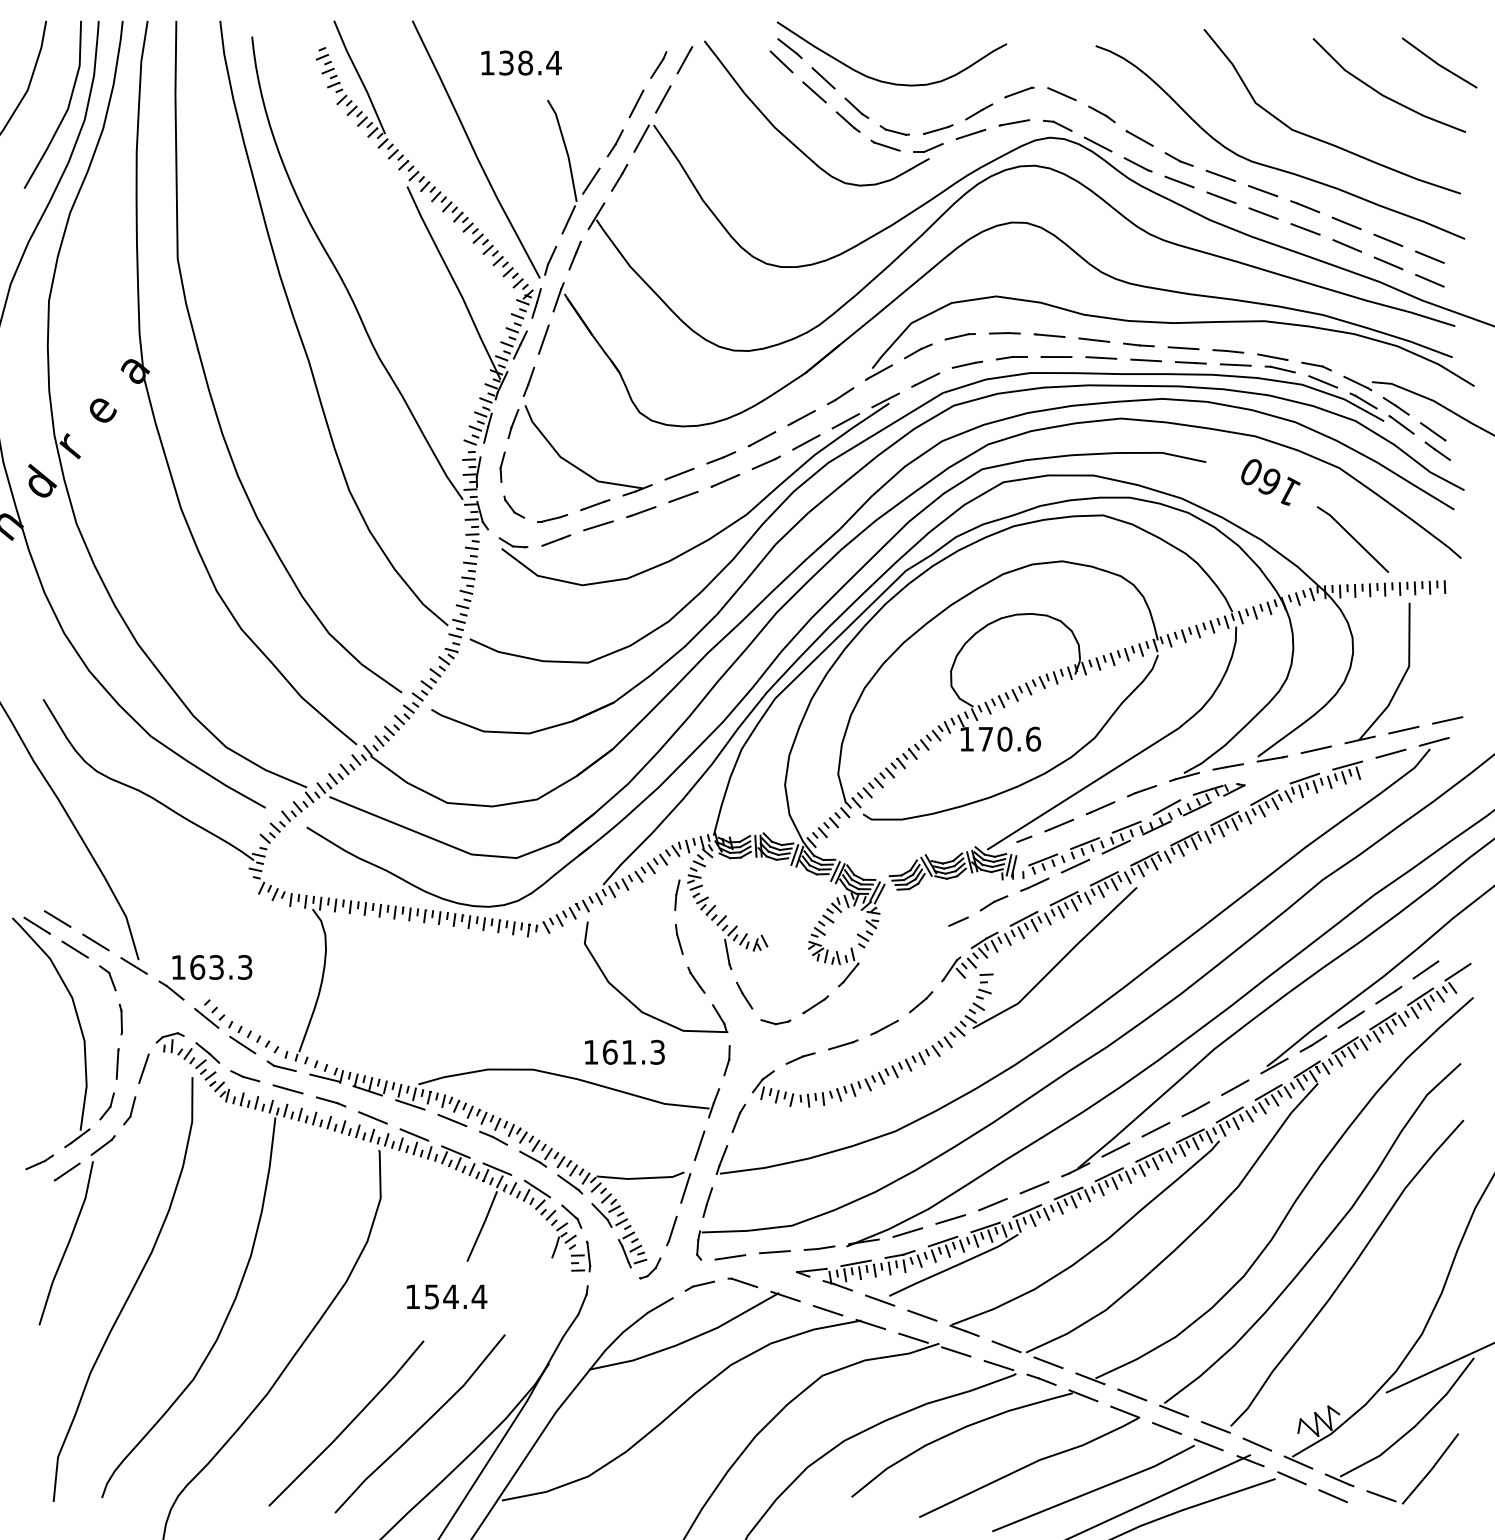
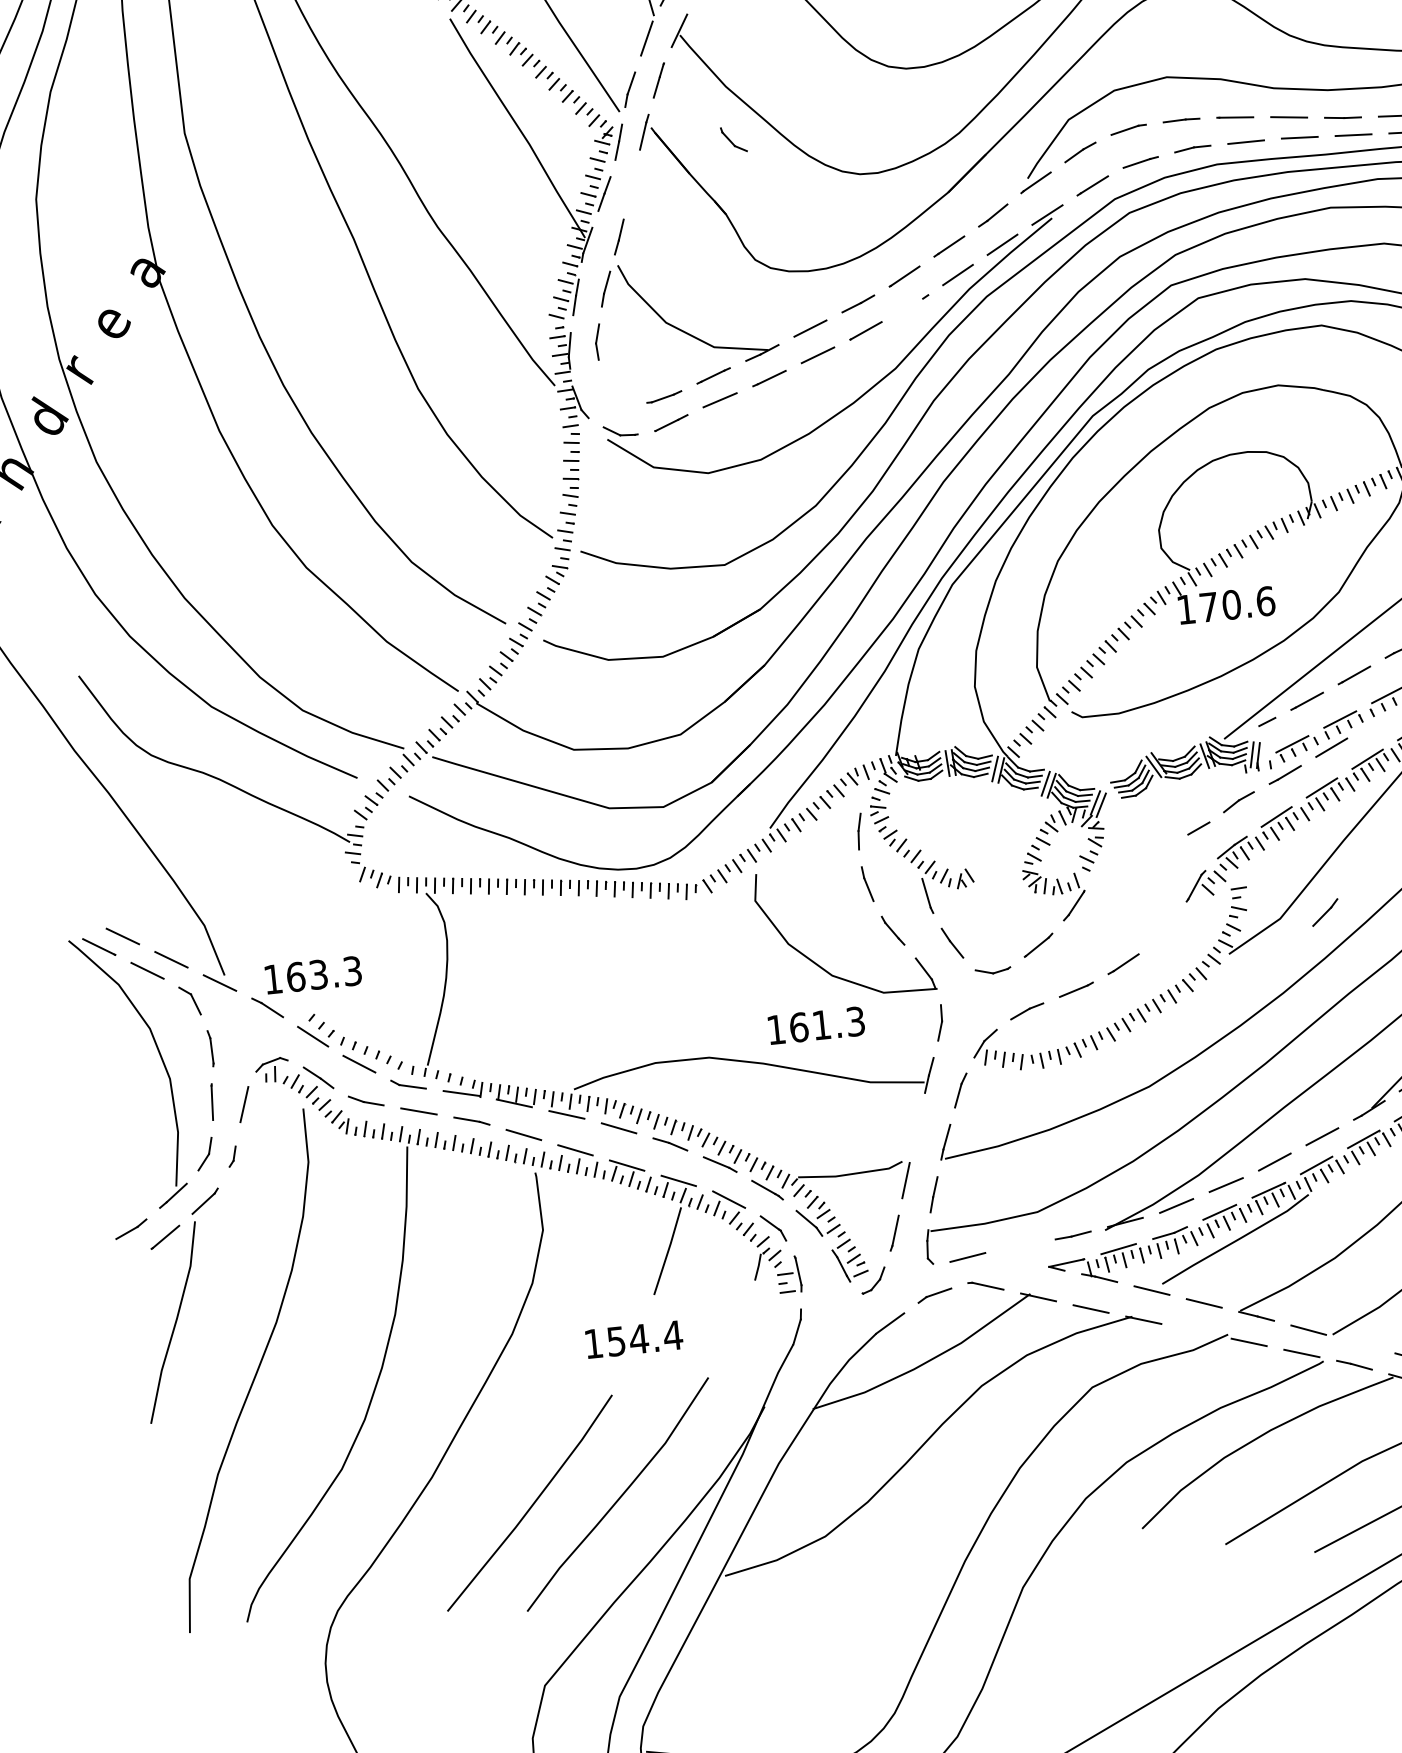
line: (543, 339) -> (631, 184), removed
line: (763, 463) -> (909, 305), removed
part: (514, 506) -> (734, 138), moved
line: (1115, 846) -> (1376, 719), removed
line: (921, 1002) -> (1325, 912), moved
part: (129, 1110) -> (232, 1156), size x0.6
line: (699, 1145) -> (917, 1127), removed
line: (774, 1252) -> (1019, 1246), removed
line: (913, 1337) -> (1196, 1330), removed
line: (1048, 1362) -> (1360, 1343), removed

